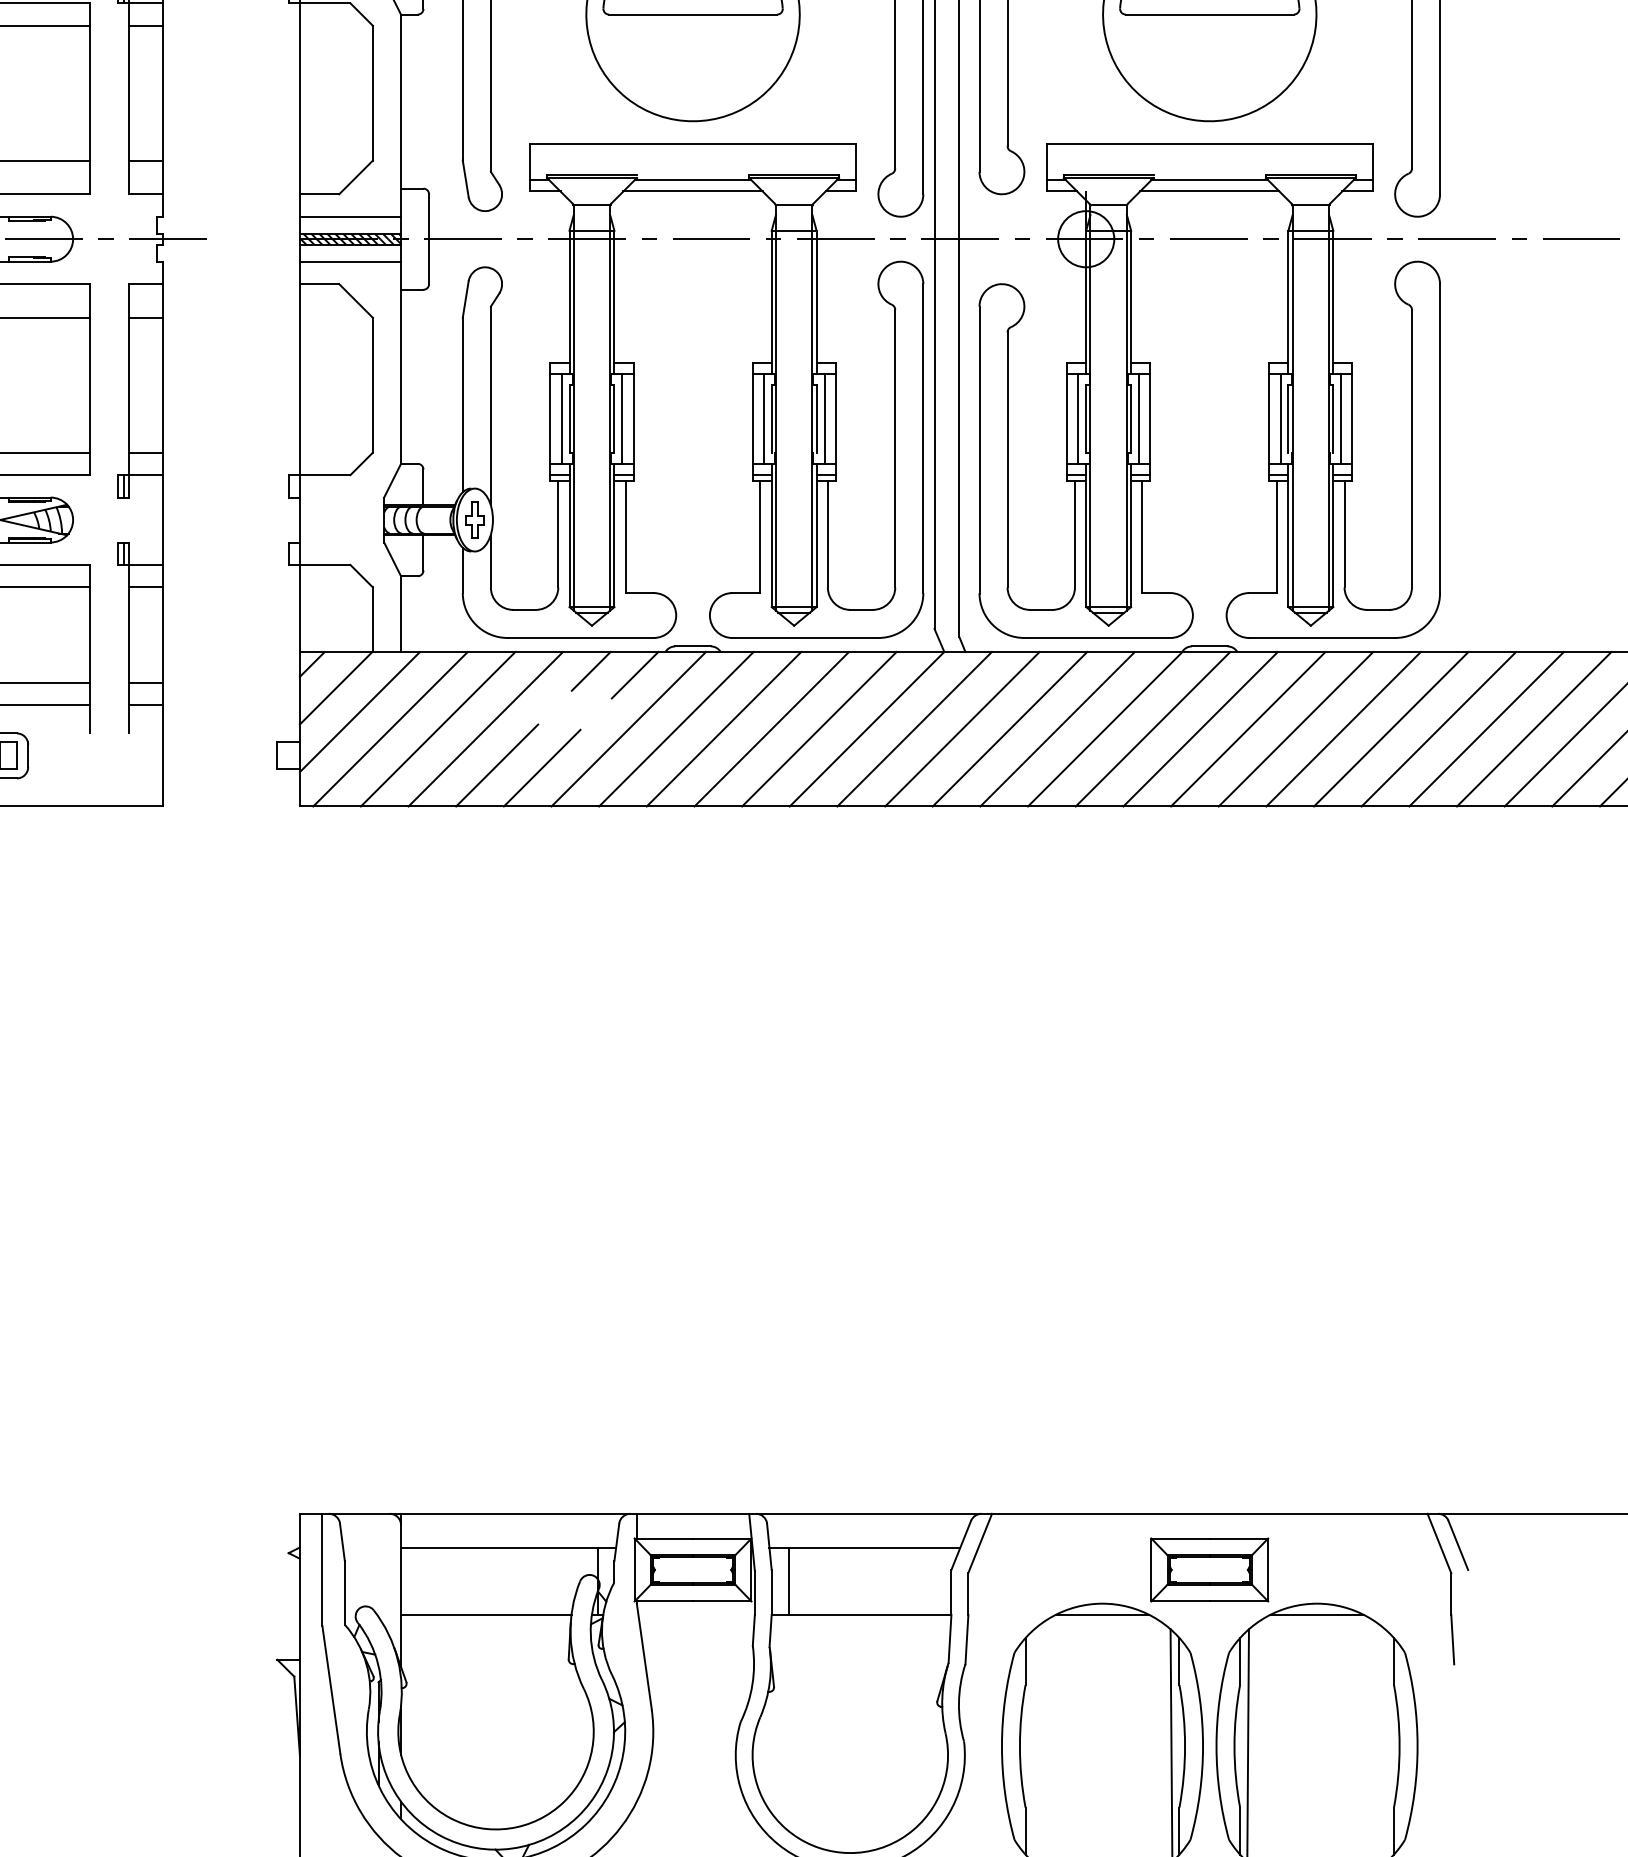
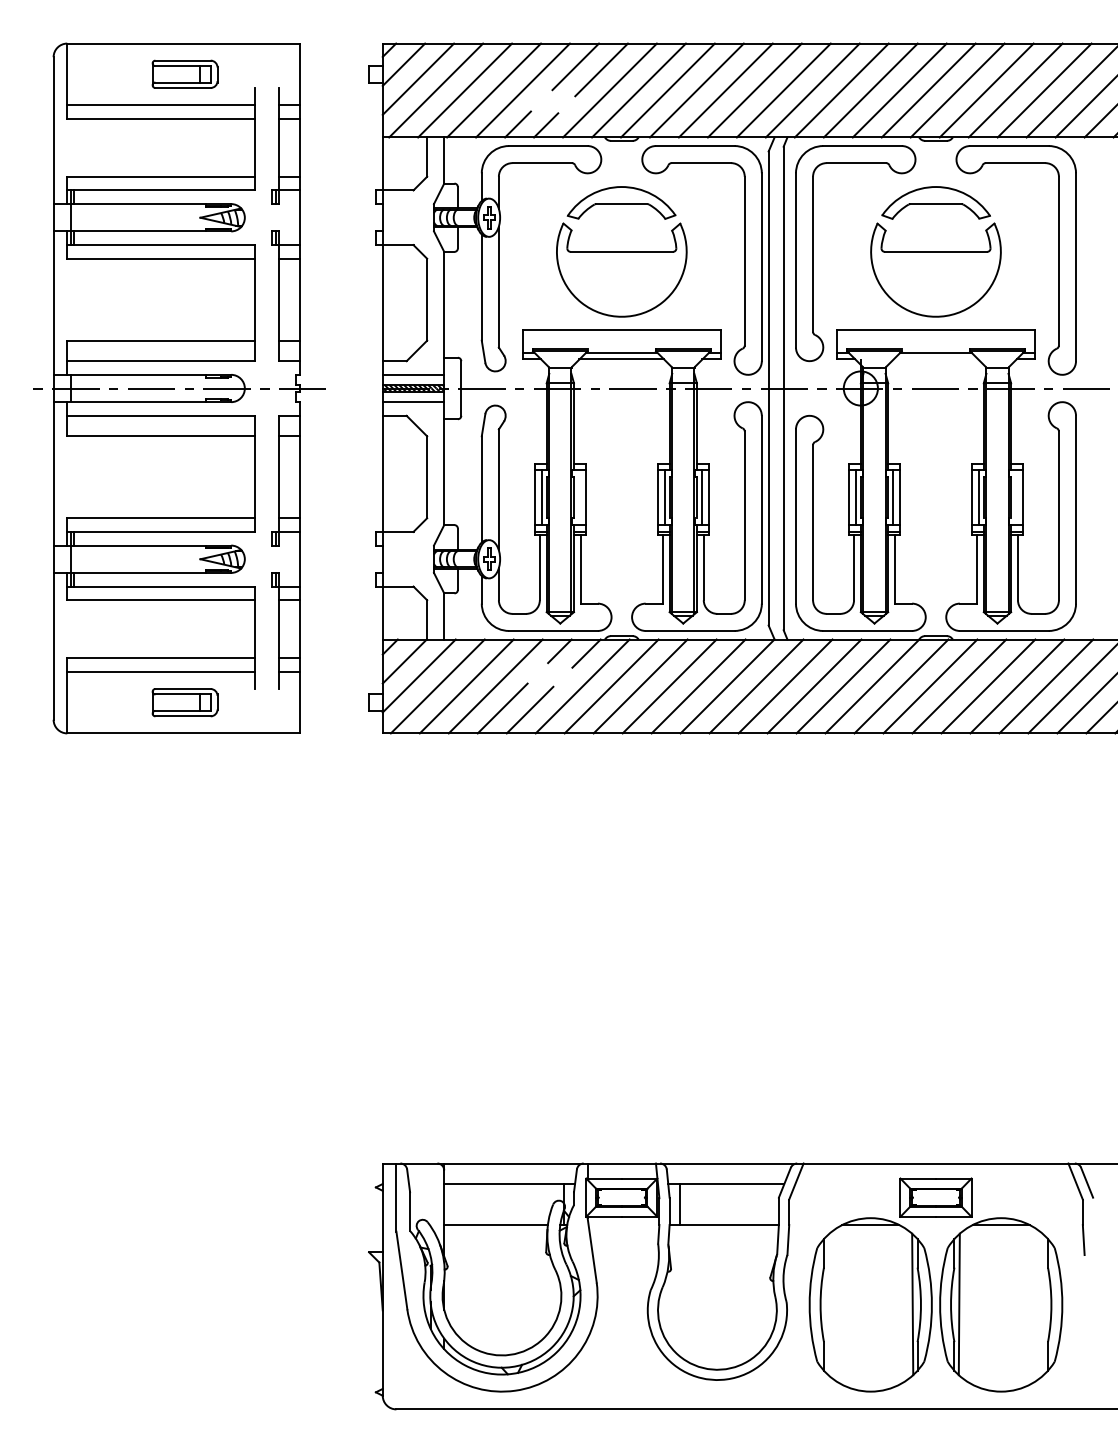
line: (1208, 191) -> (935, 359), removed
line: (621, 418) -> (578, 497), removed
line: (1340, 418) -> (1015, 497), removed

